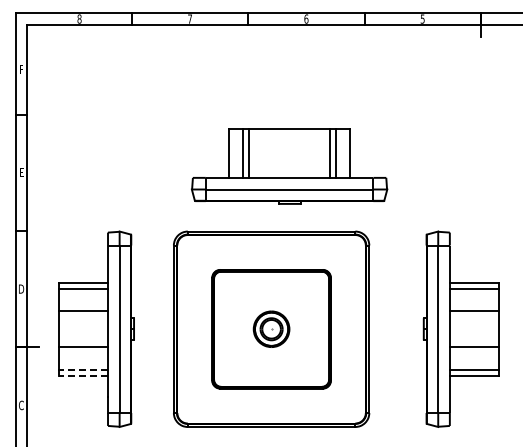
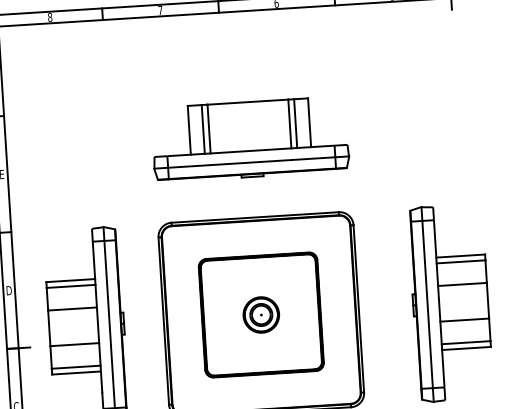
part: (289, 166) -> (250, 139), moved
line: (83, 369) -> (76, 366), dashed -> solid
line: (83, 375) -> (76, 372), dashed -> solid

